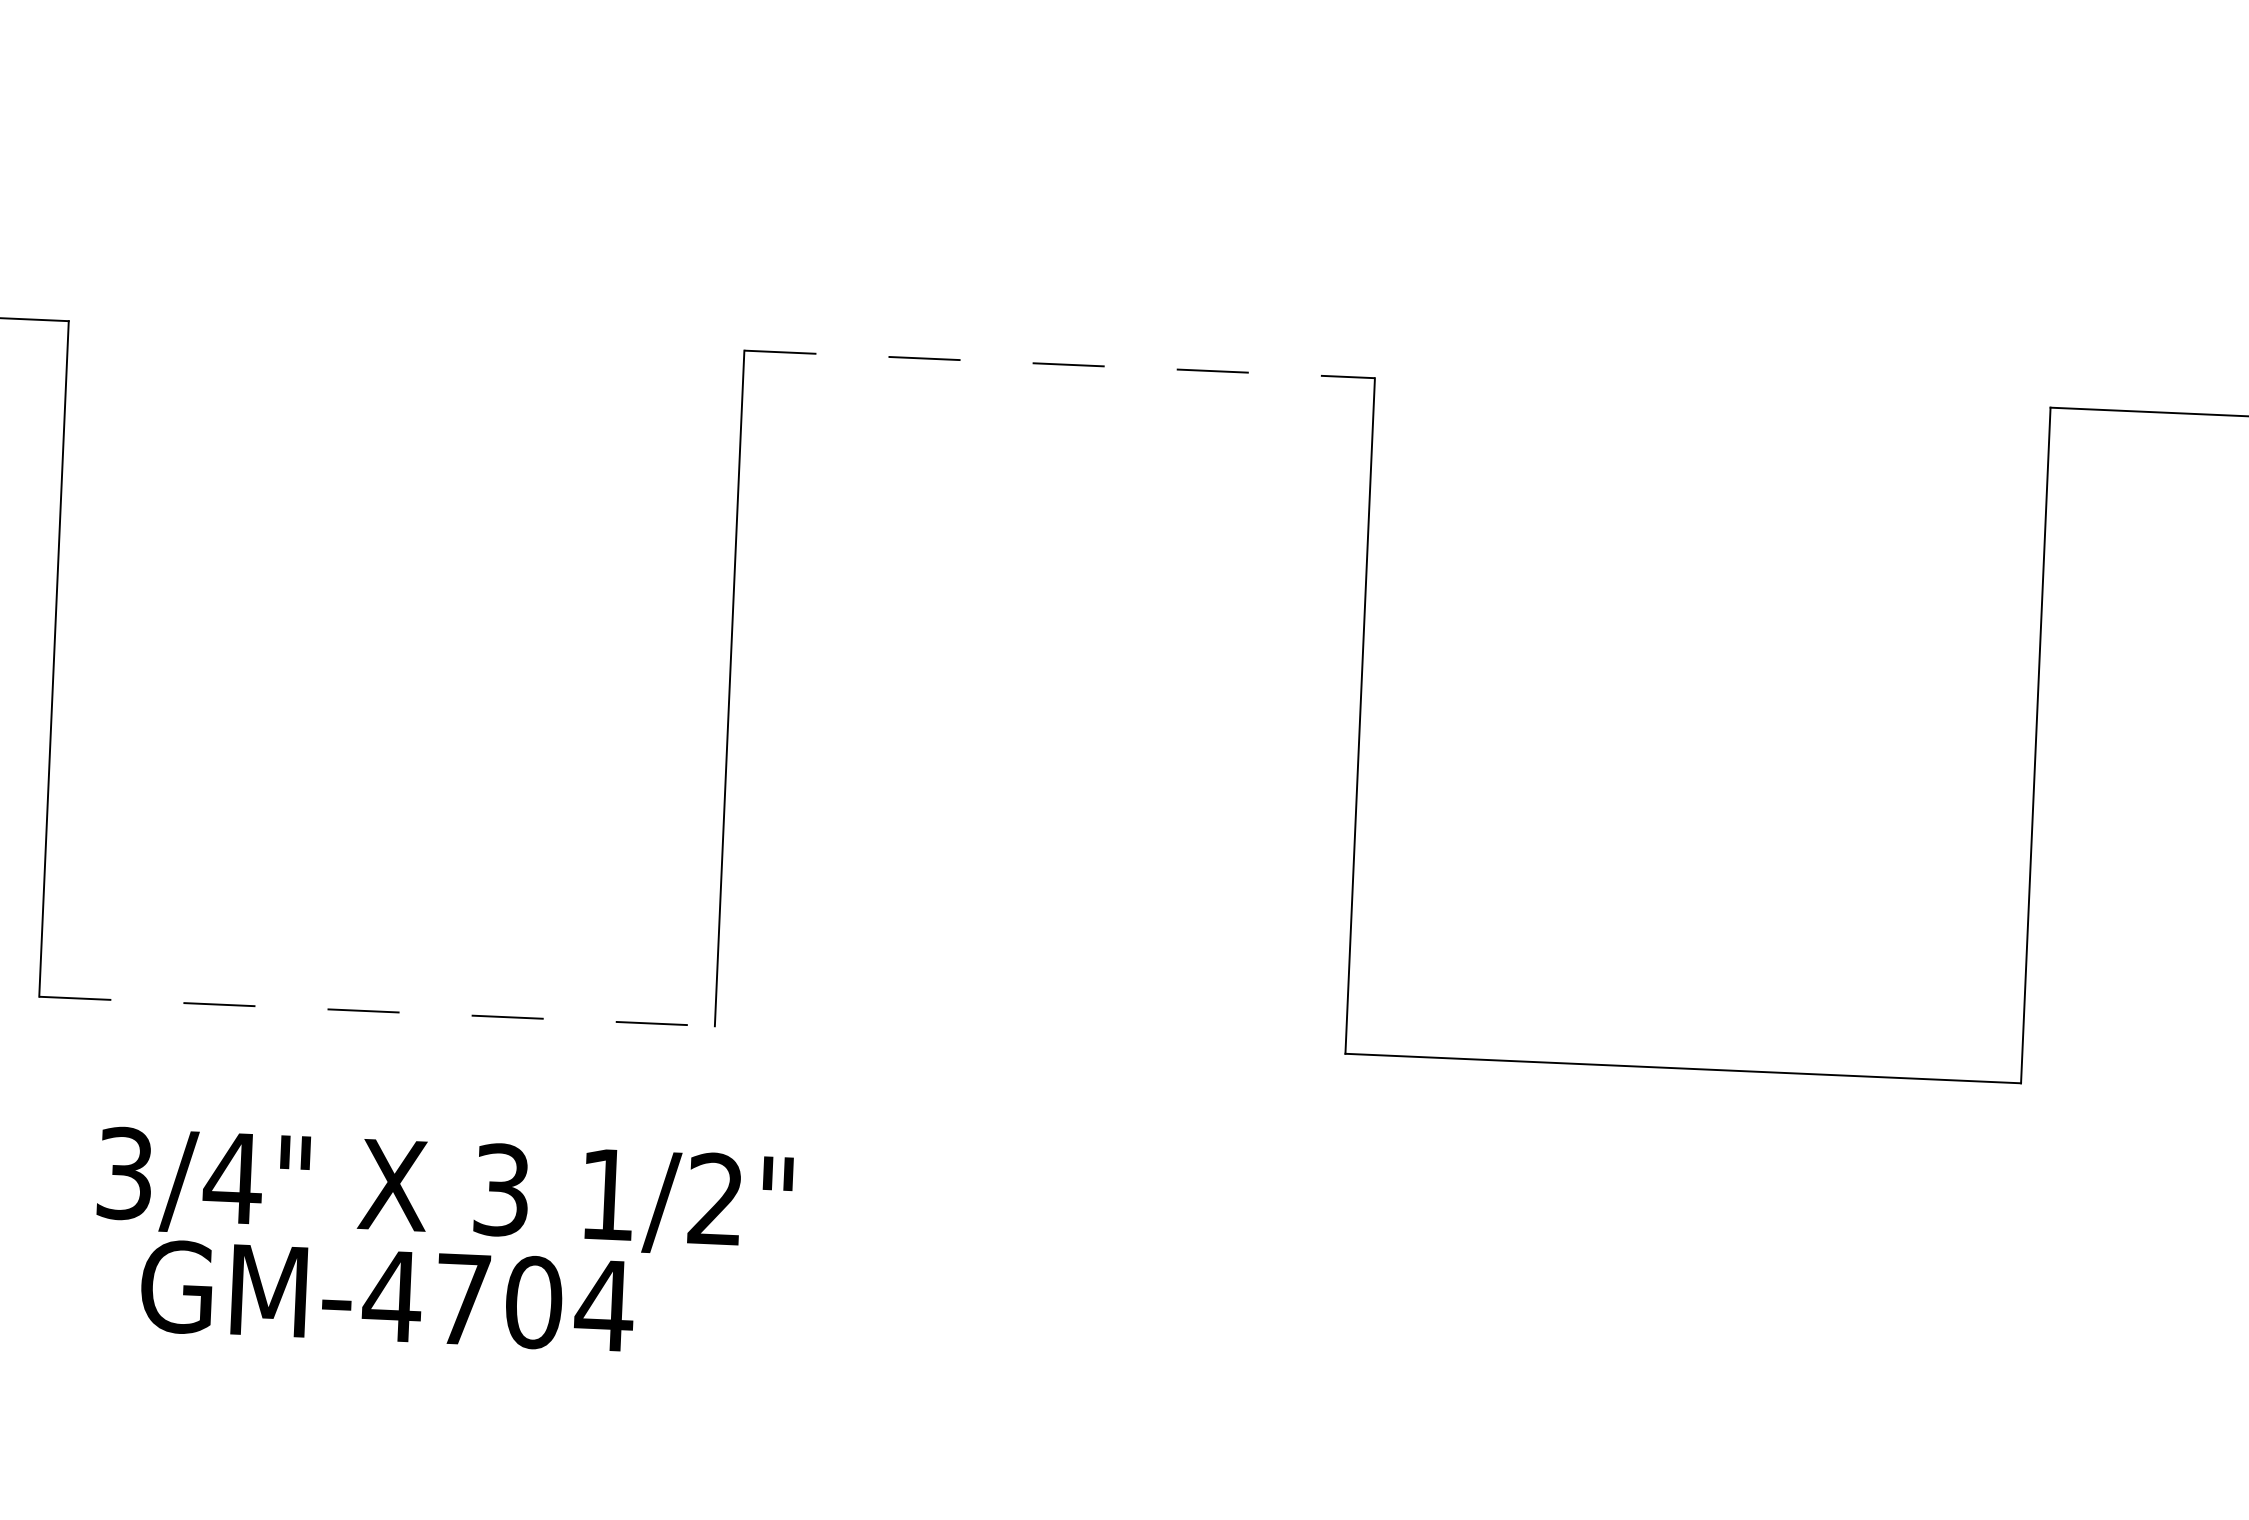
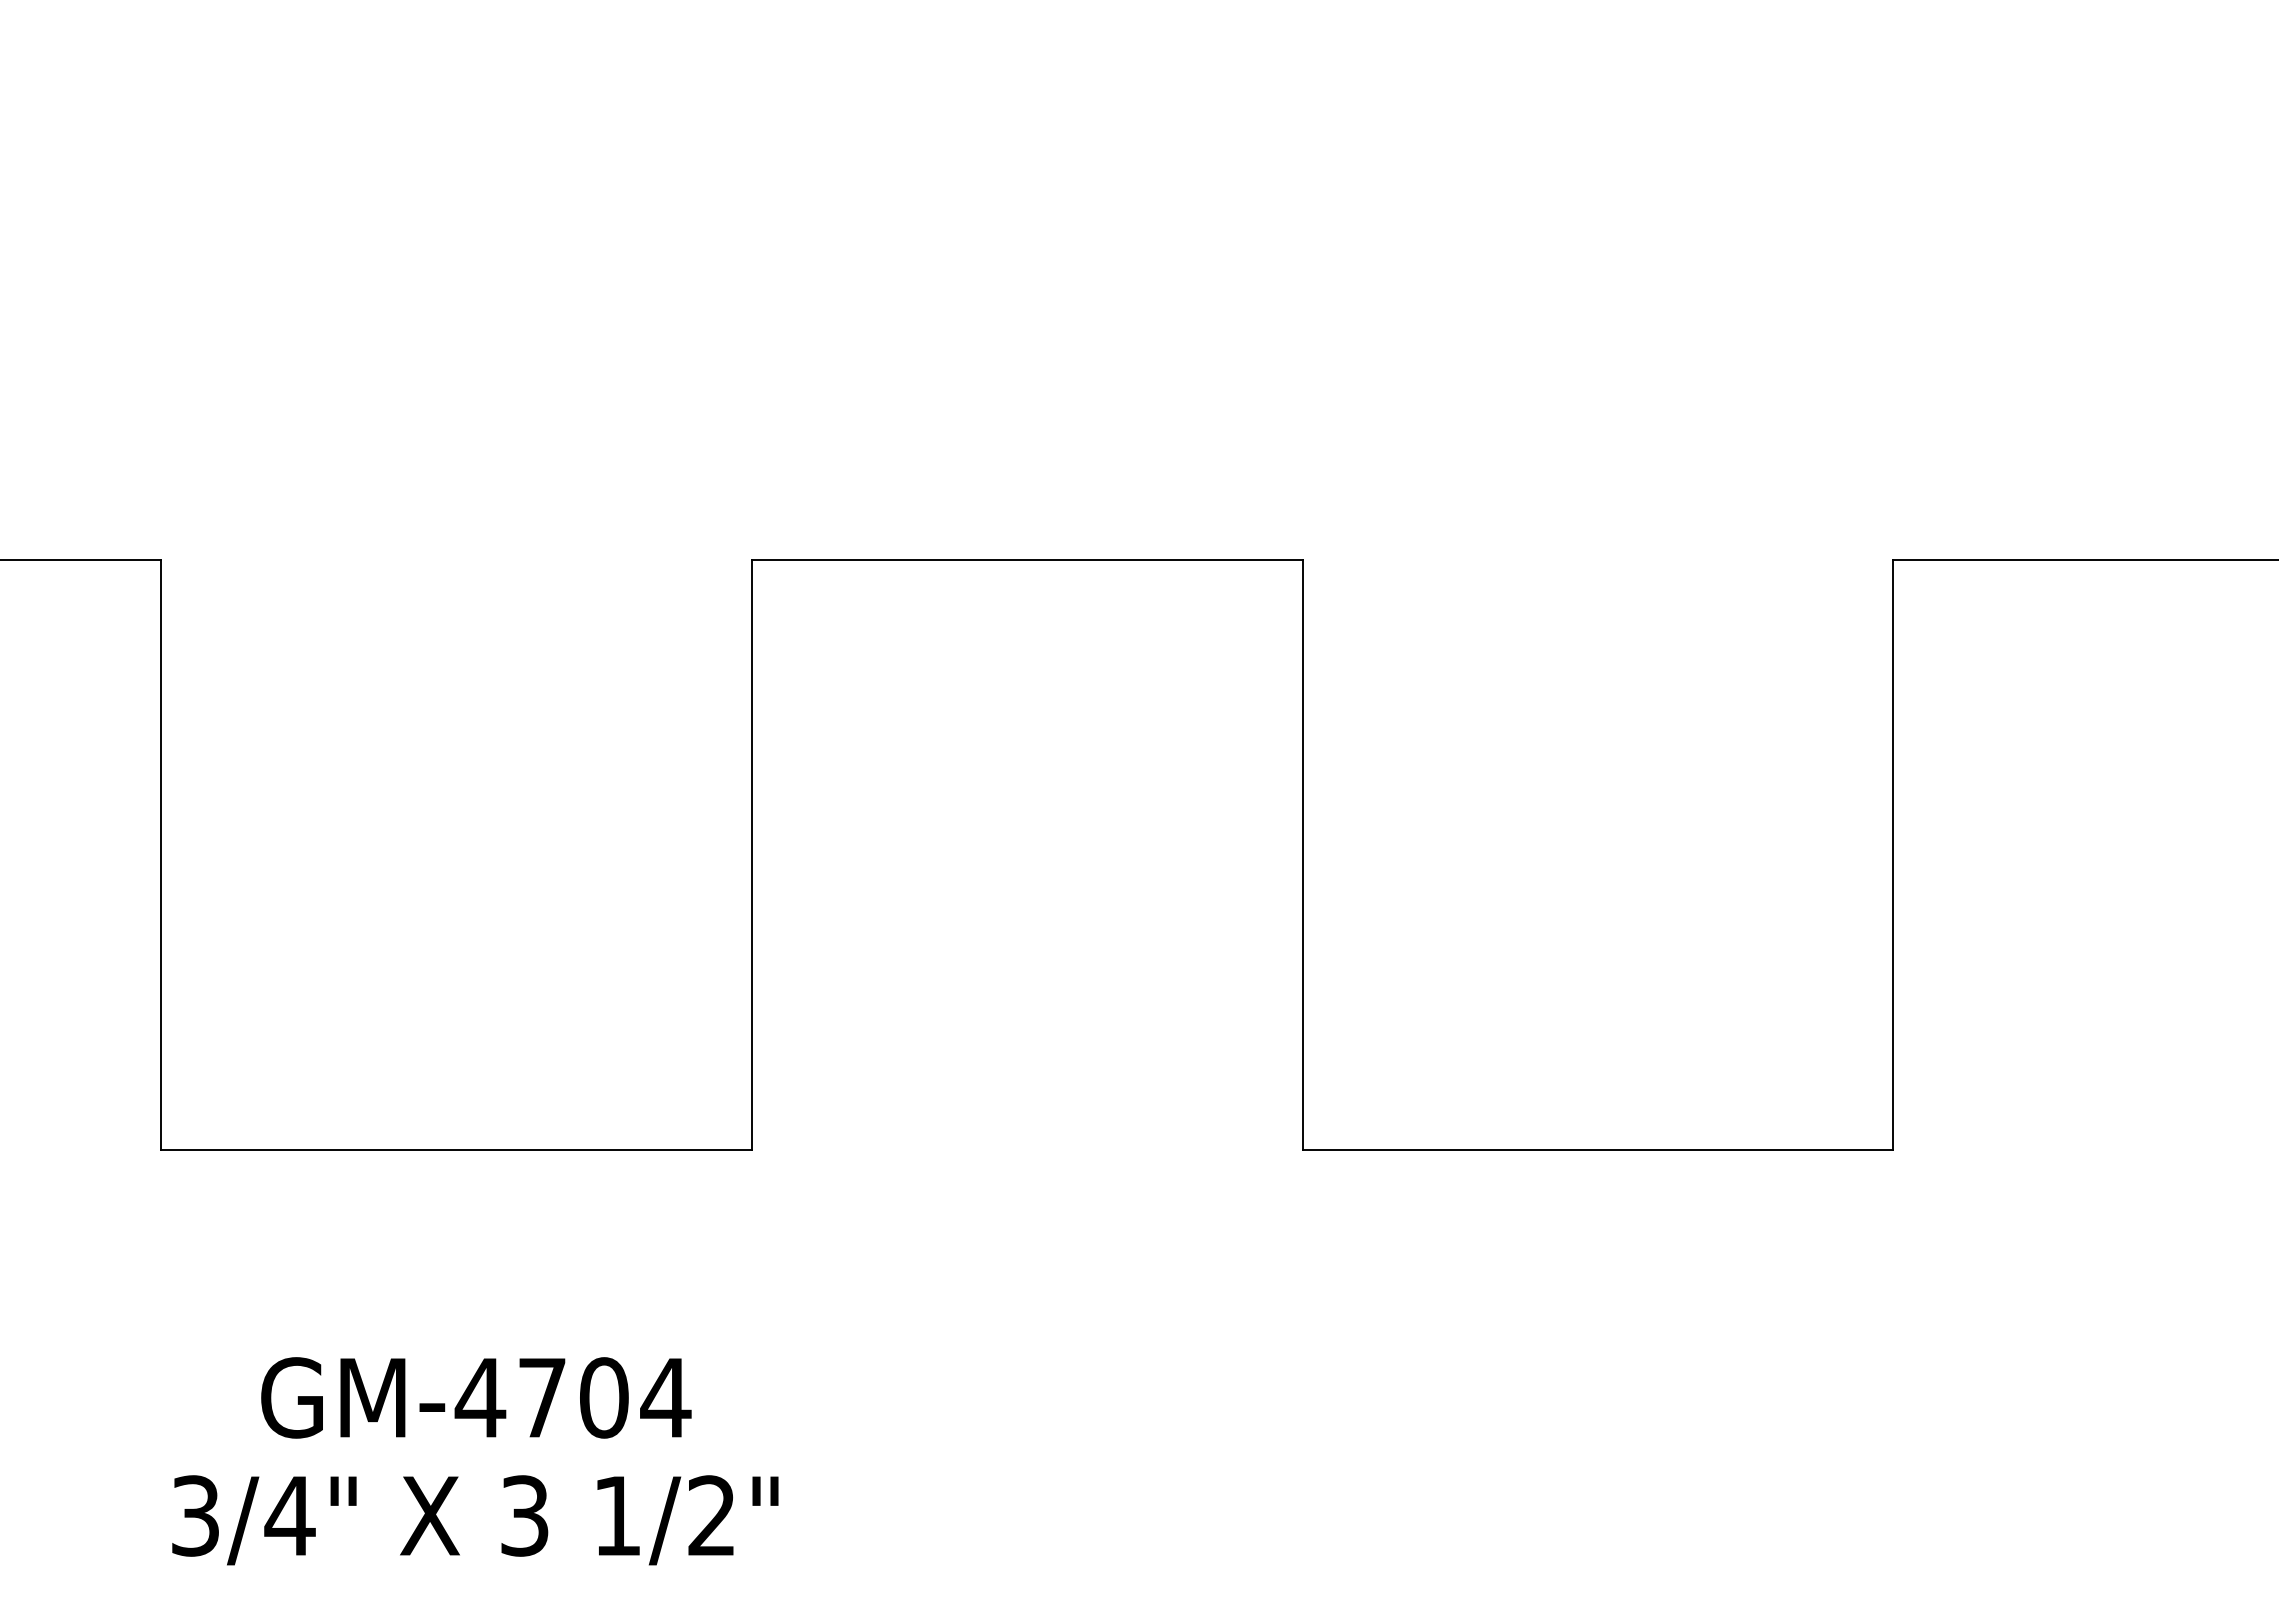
line: (1060, 364) -> (1027, 559), dashed -> solid
line: (377, 1010) -> (456, 1149), dashed -> solid
text: (445, 1192) -> (475, 1520), moved

